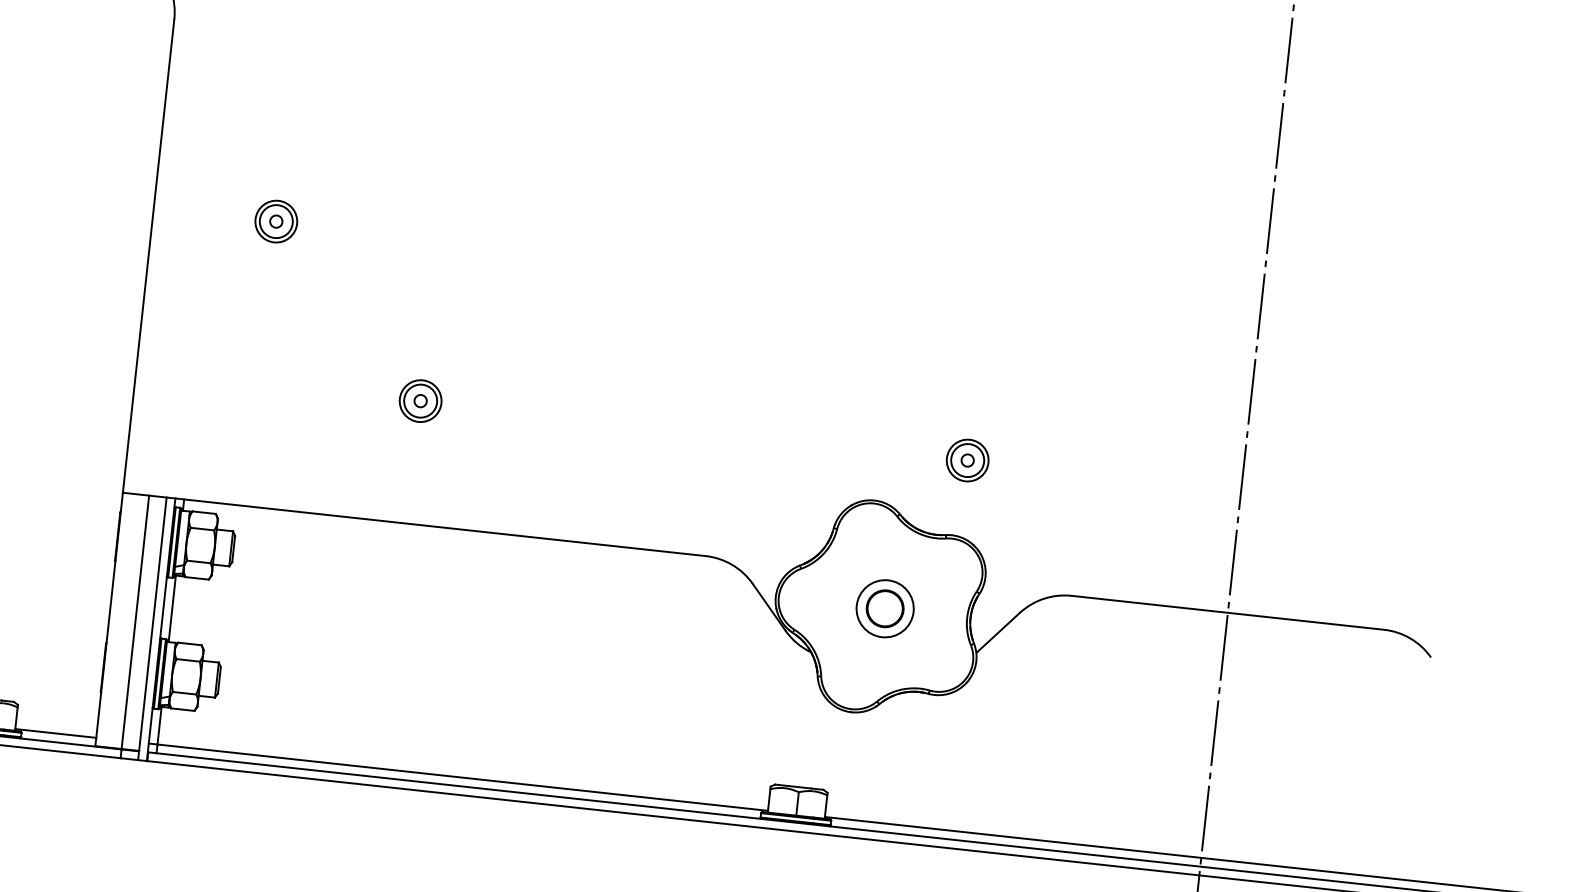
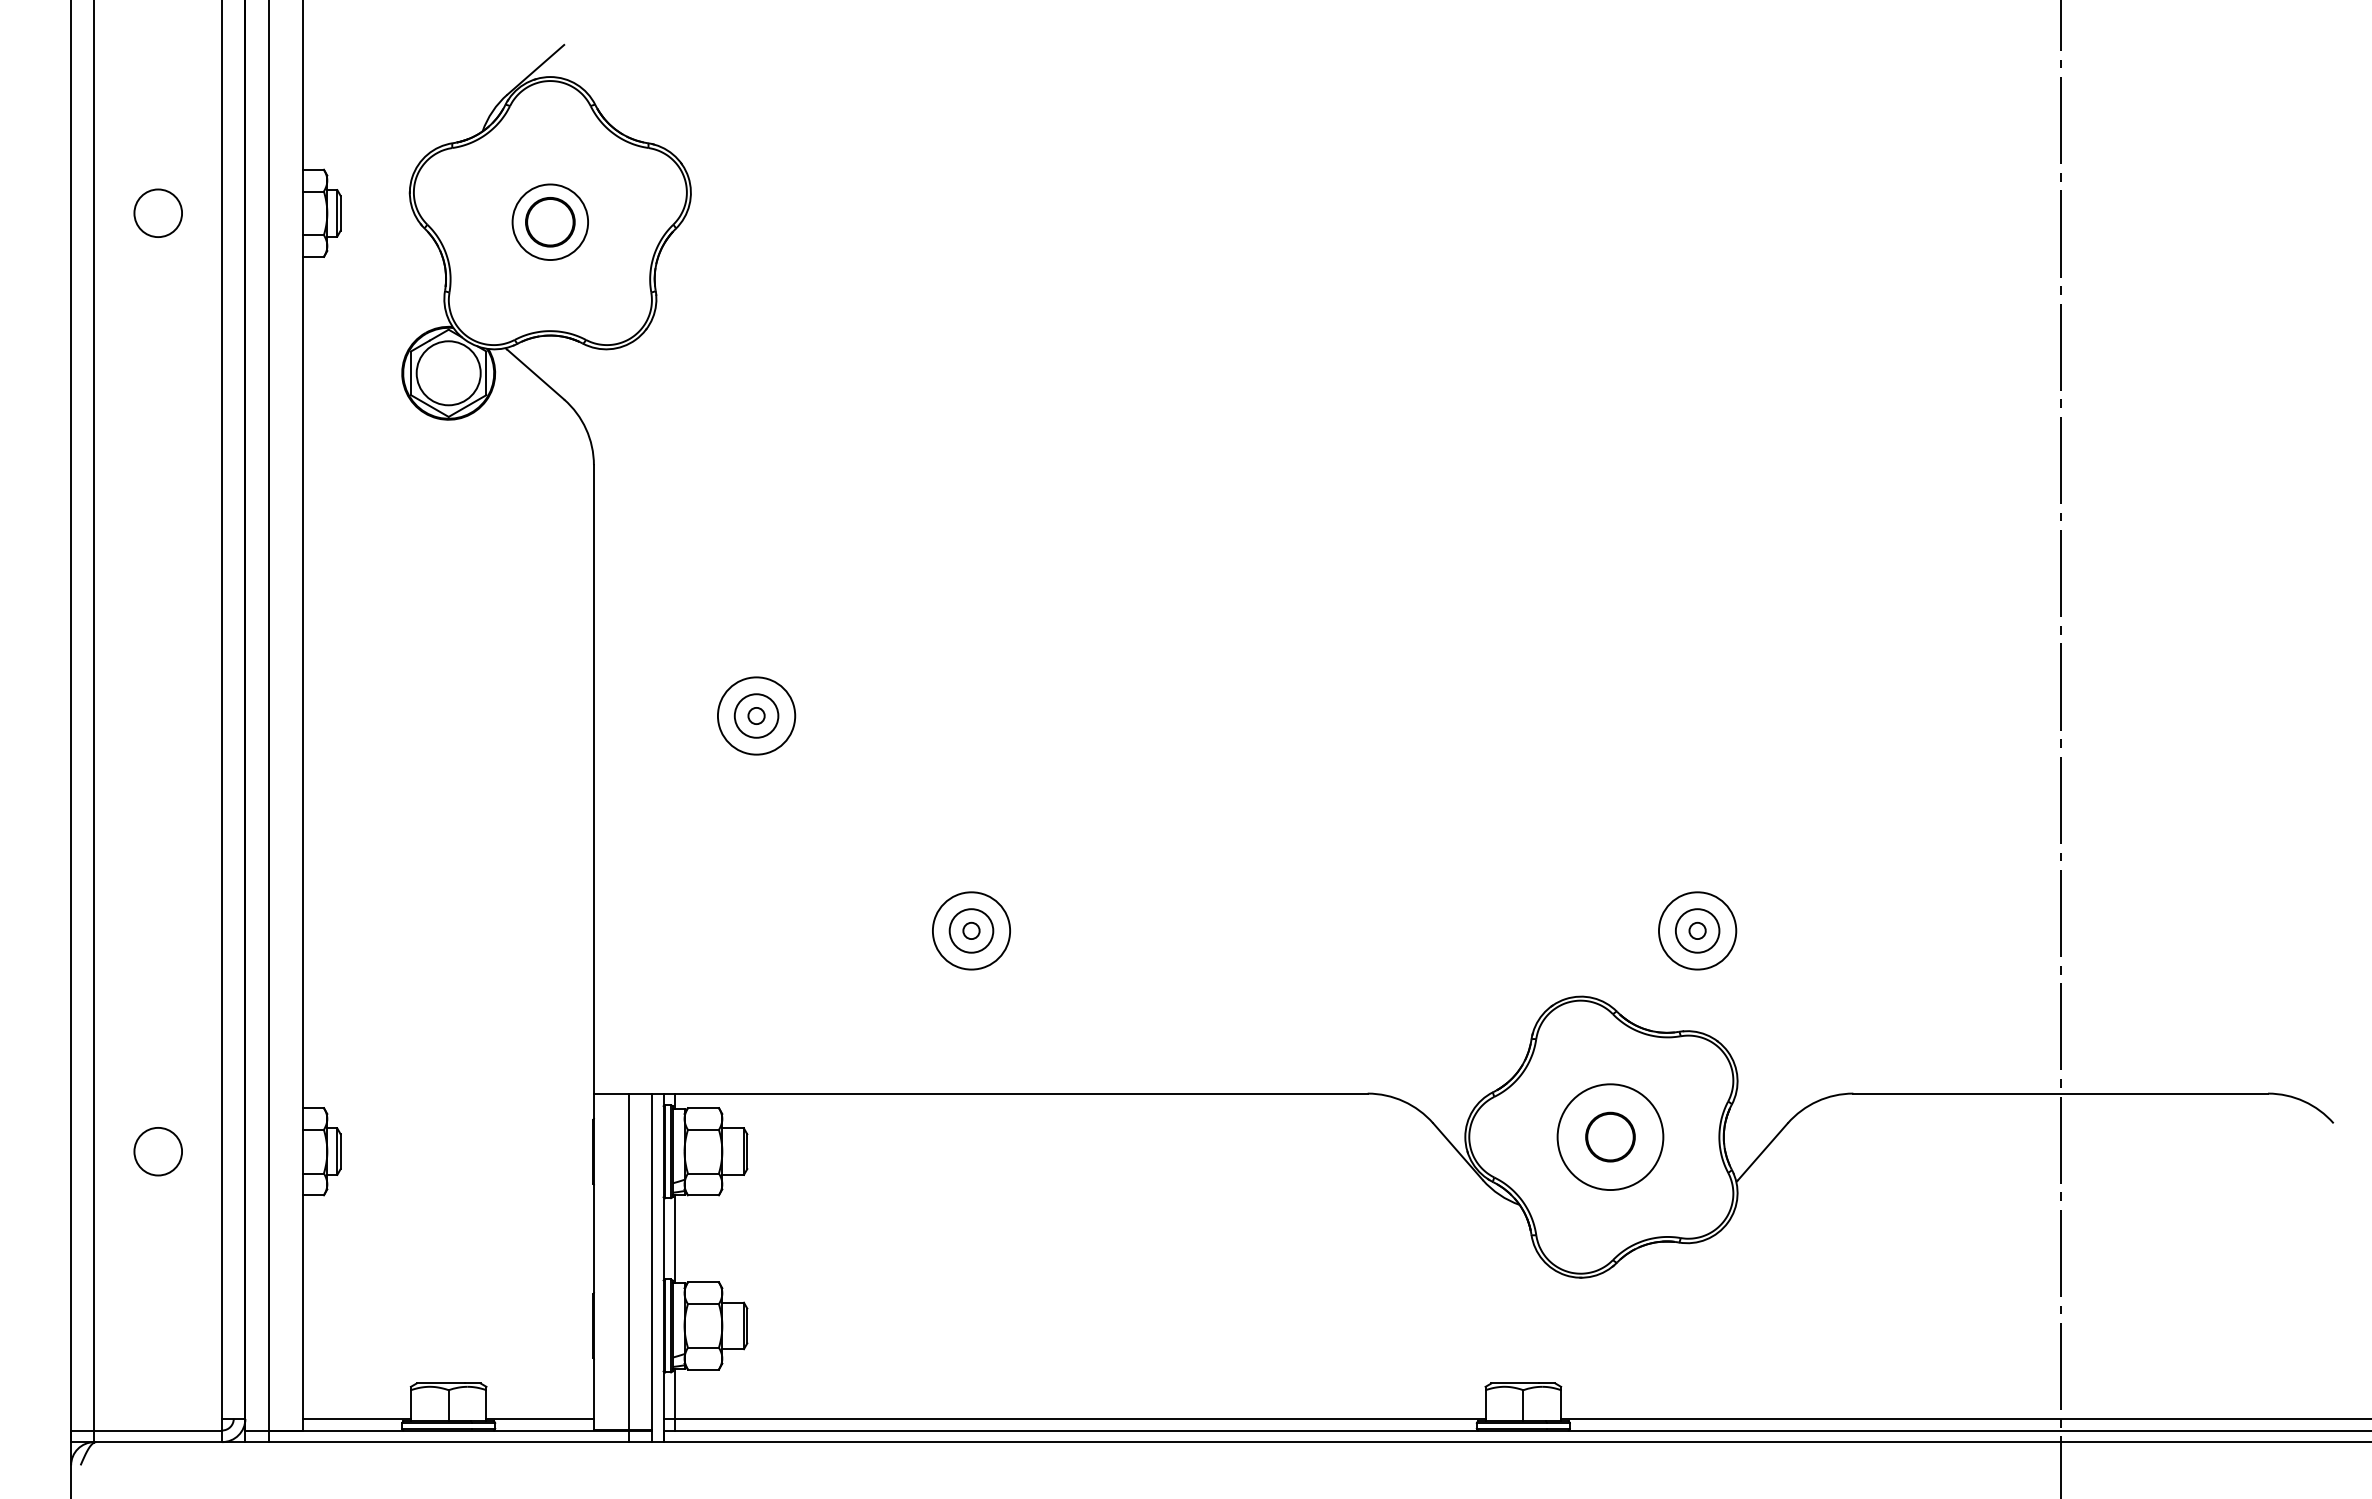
circle: (276, 221) -> (756, 715), size x1.4
circle: (420, 400) -> (971, 930), size x1.4
circle: (967, 460) -> (1697, 930), size x1.4
circle: (885, 608) -> (1610, 1136), size x1.4

